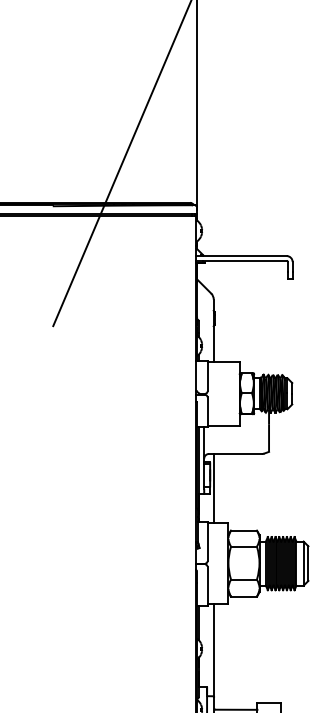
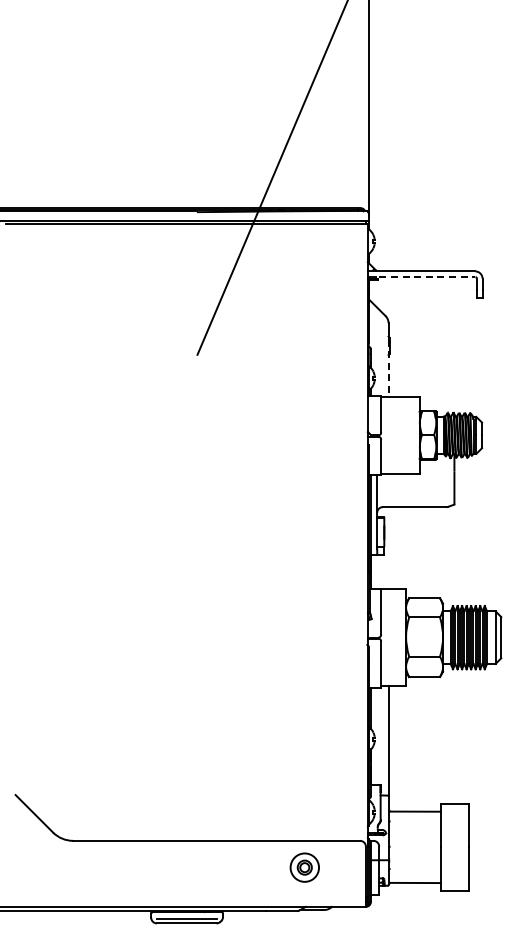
line: (241, 261) -> (421, 277), solid -> dashed
line: (213, 337) -> (388, 368), solid -> dashed
line: (213, 488) -> (388, 548), removed

